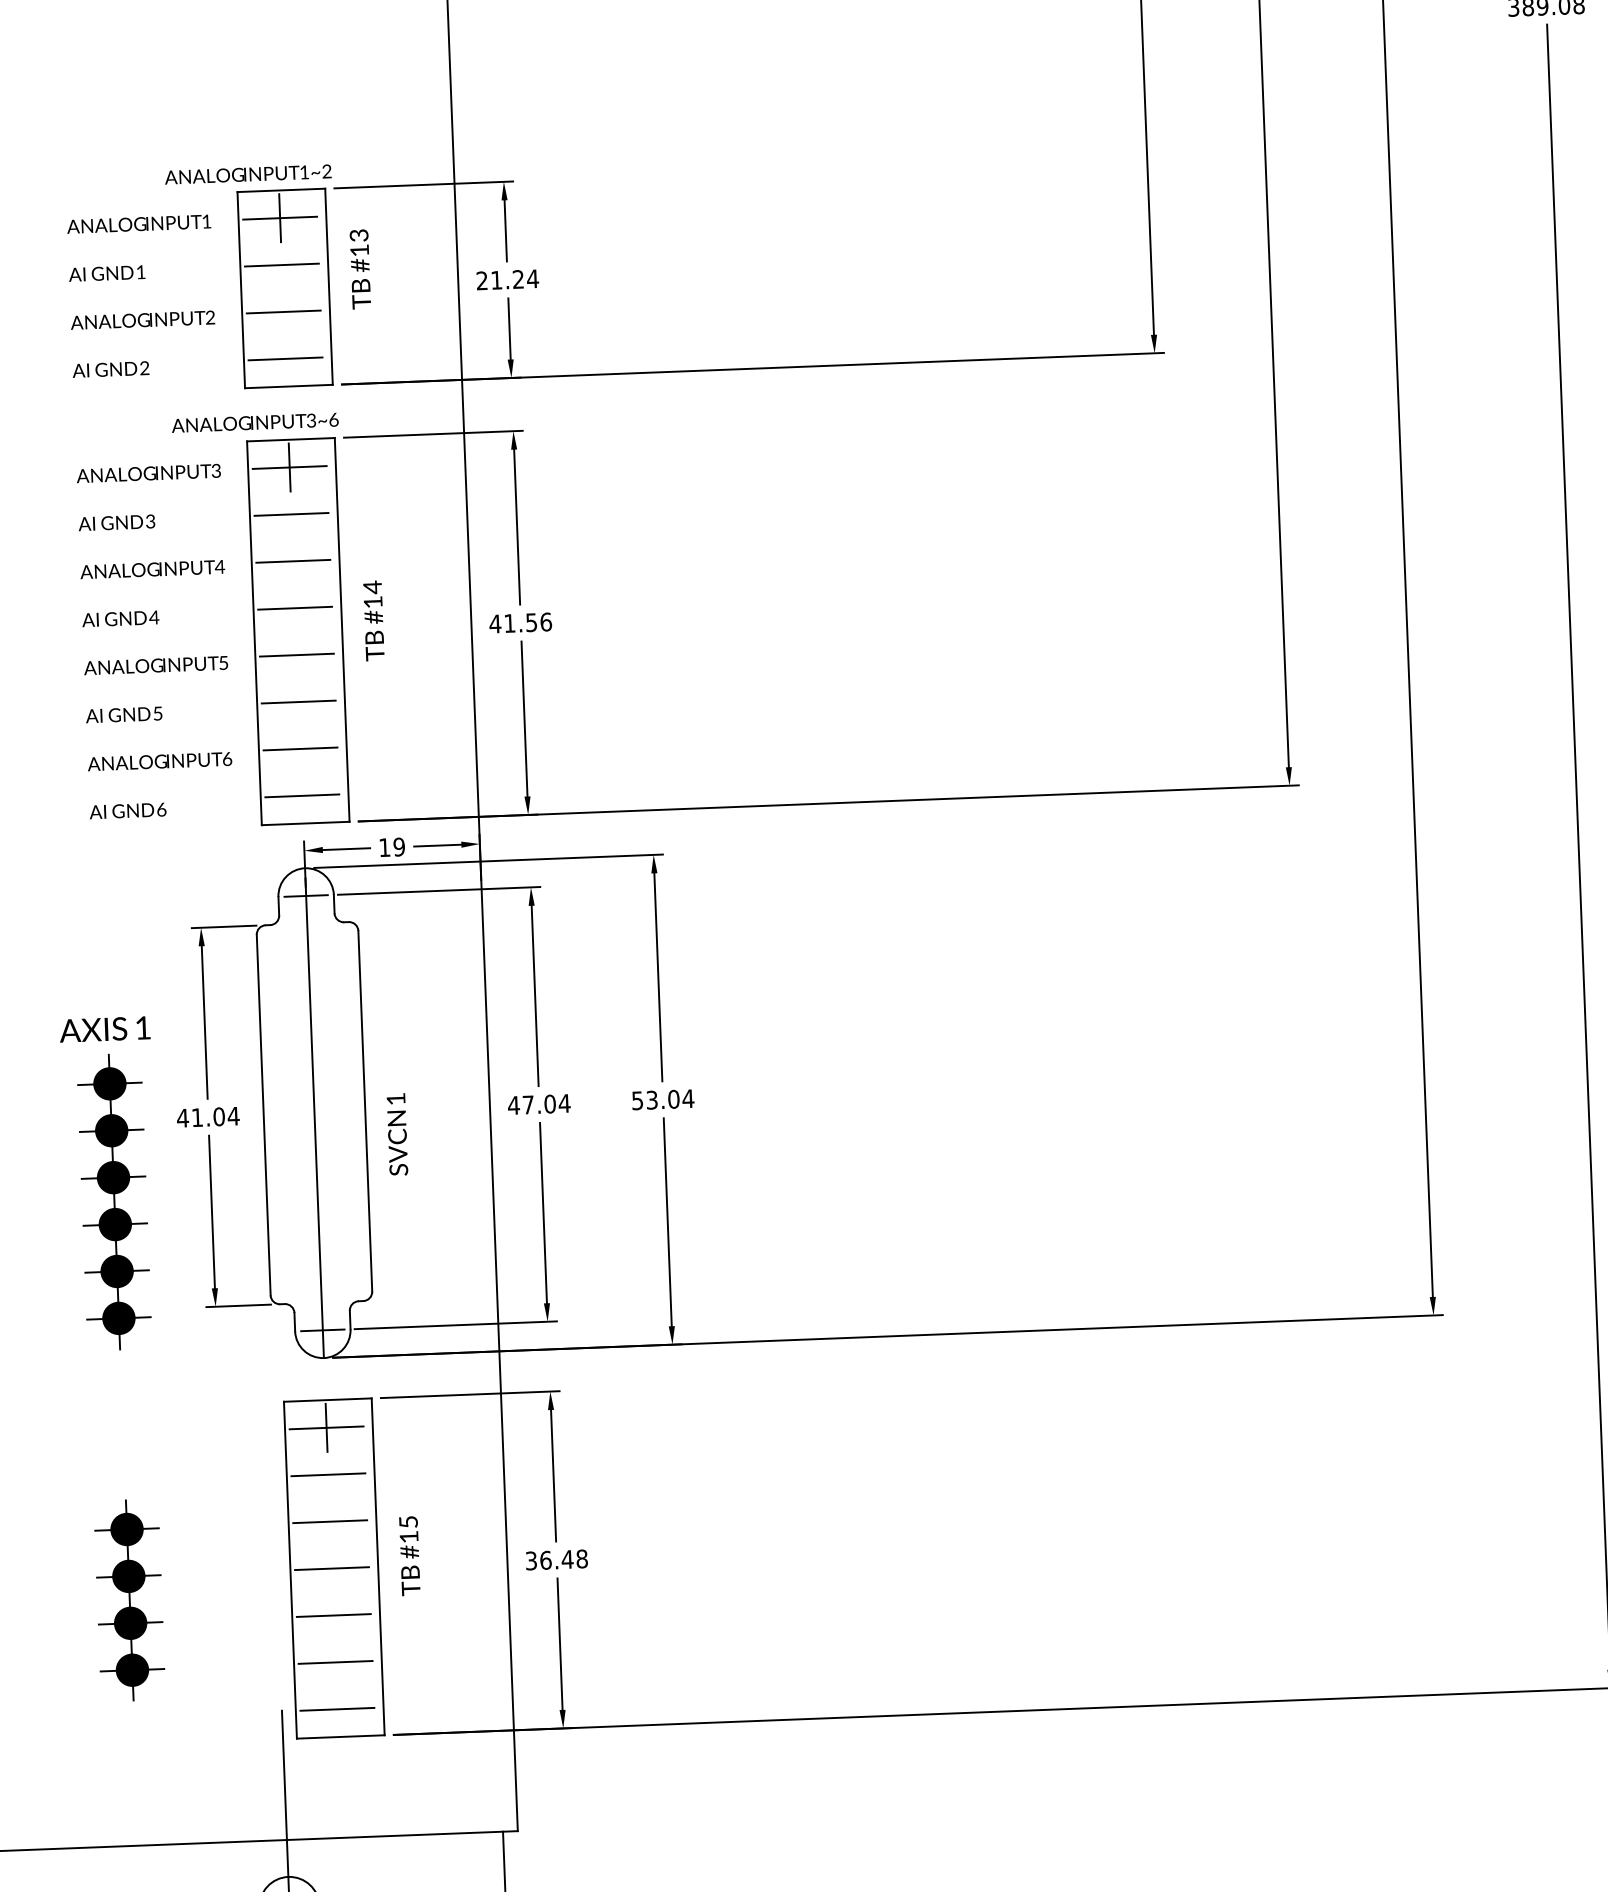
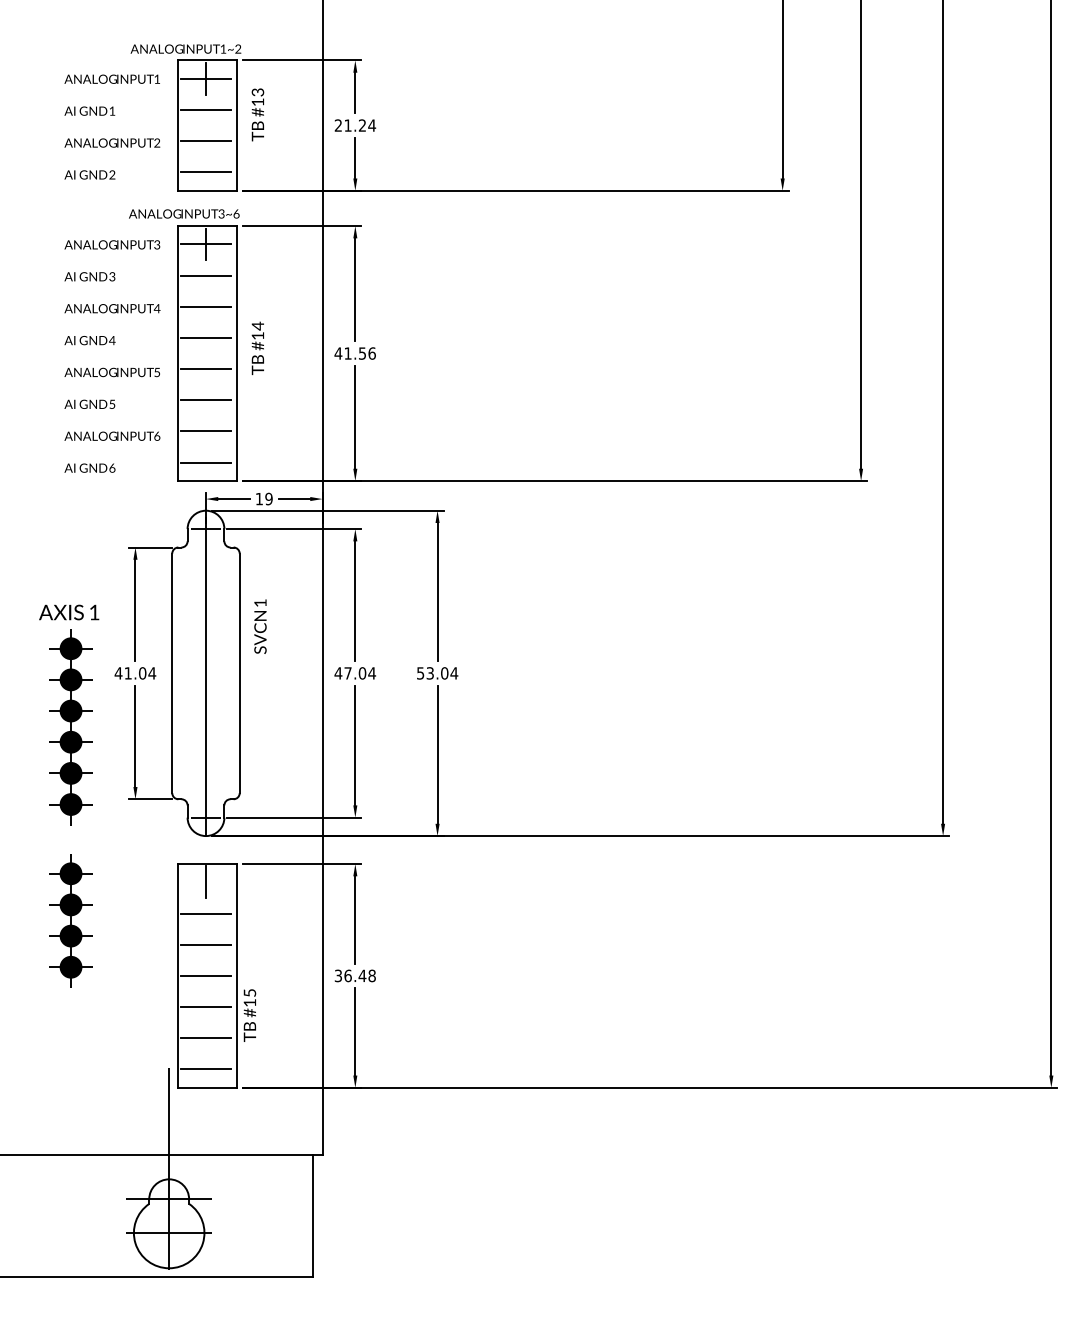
text: (397, 1134) -> (260, 626), moved
line: (325, 1427) -> (205, 882), removed
text: (409, 1555) -> (249, 1015), moved
part: (128, 1599) -> (70, 920), moved

